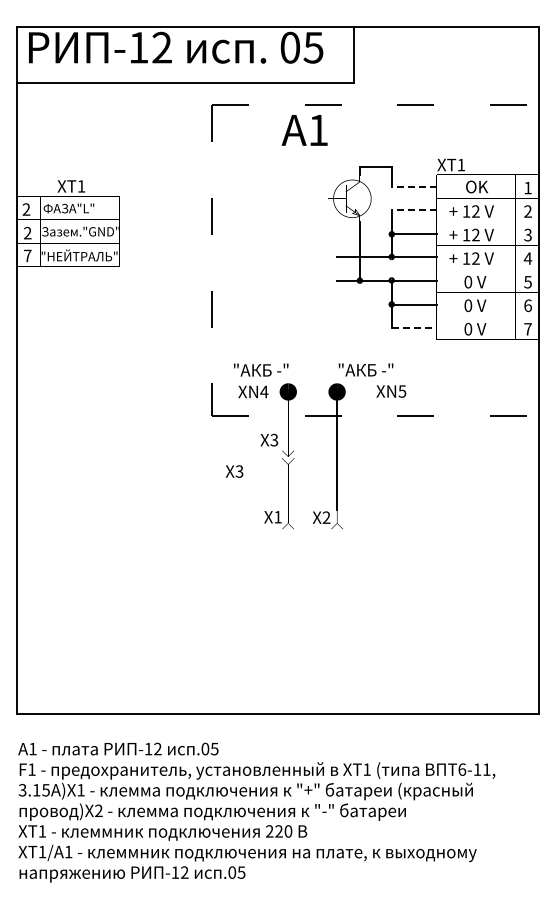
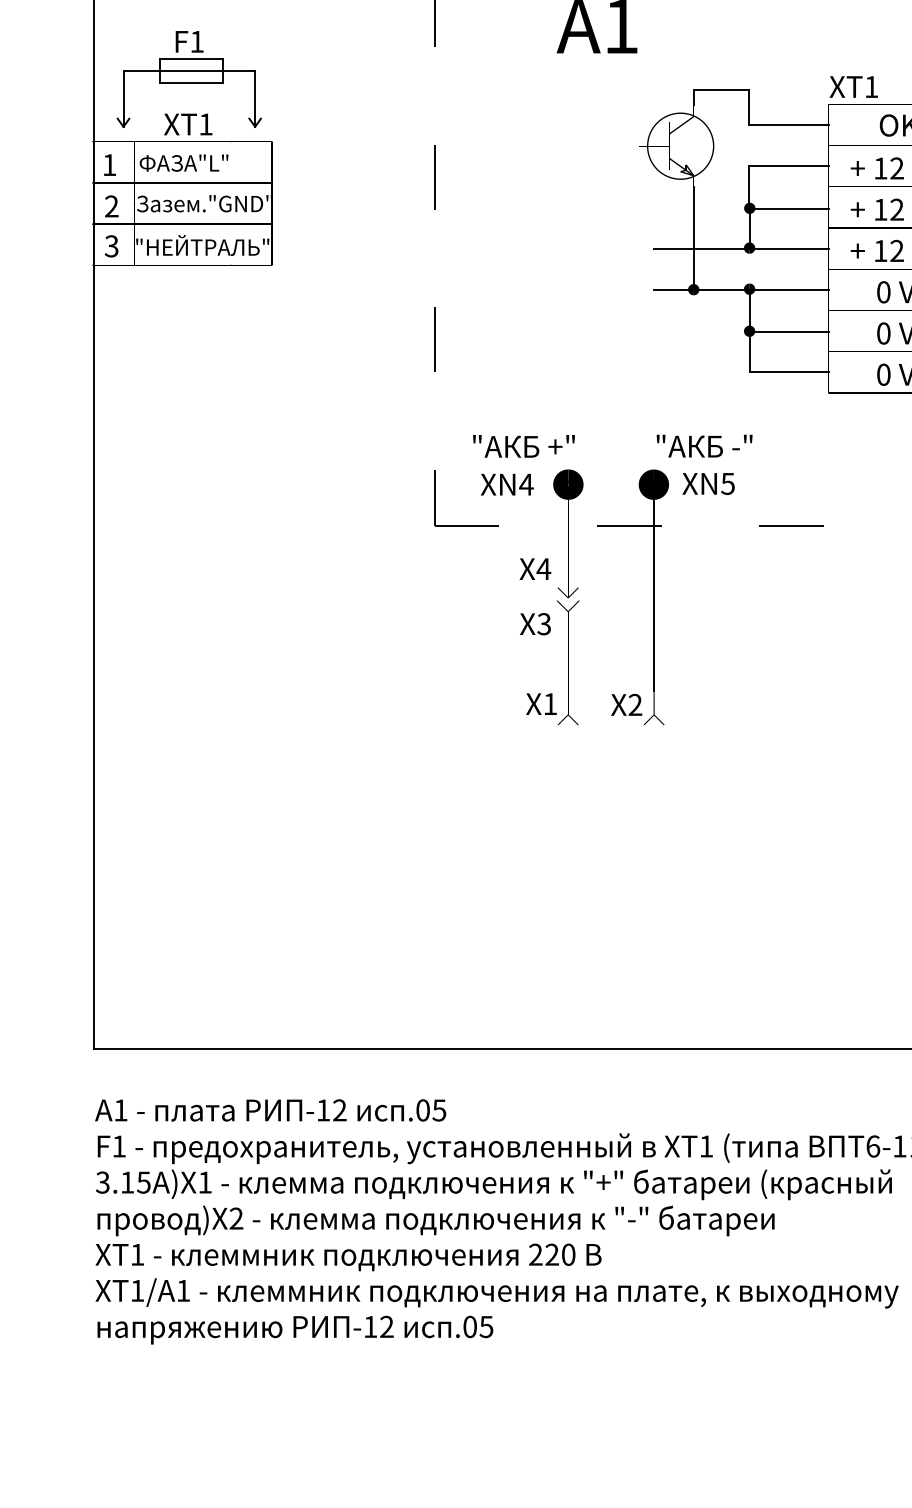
part: (71, 160) -> (188, 79), added
line: (414, 186) -> (789, 124), dashed -> solid
text: (26, 209) -> (109, 164), 2 -> 1
line: (414, 210) -> (789, 166), dashed -> solid
text: (27, 255) -> (111, 245), 7 -> 3
line: (414, 327) -> (789, 371), dashed -> solid
text: (284, 368) -> (561, 443), "АКБ -" -> "АКБ +"
text: (391, 391) -> (708, 483), moved
text: (274, 439) -> (544, 567), X3 -> X4
text: (234, 471) -> (535, 624), moved

